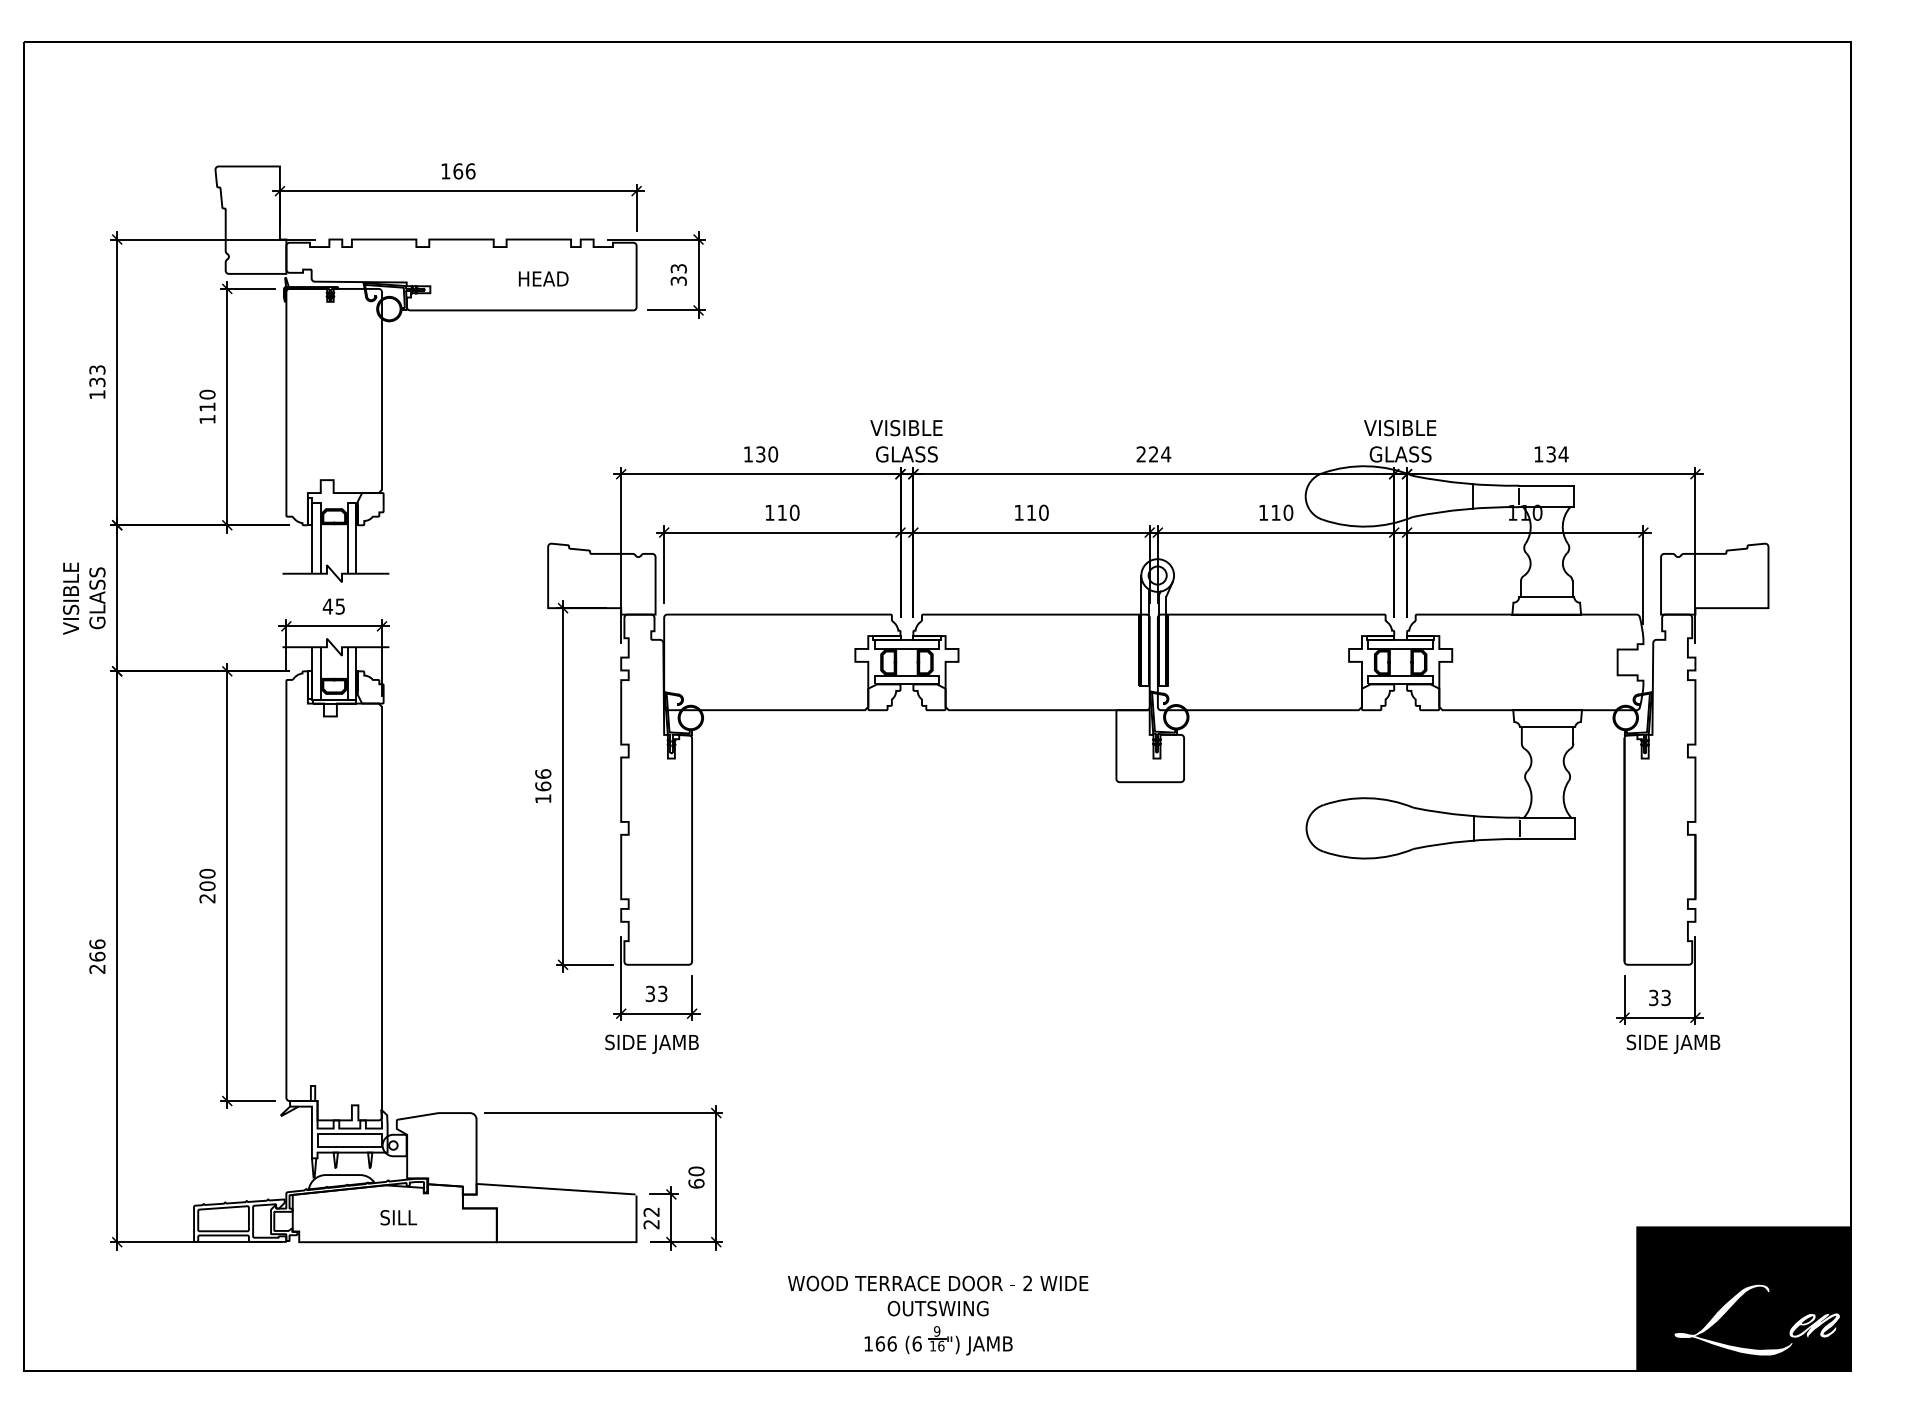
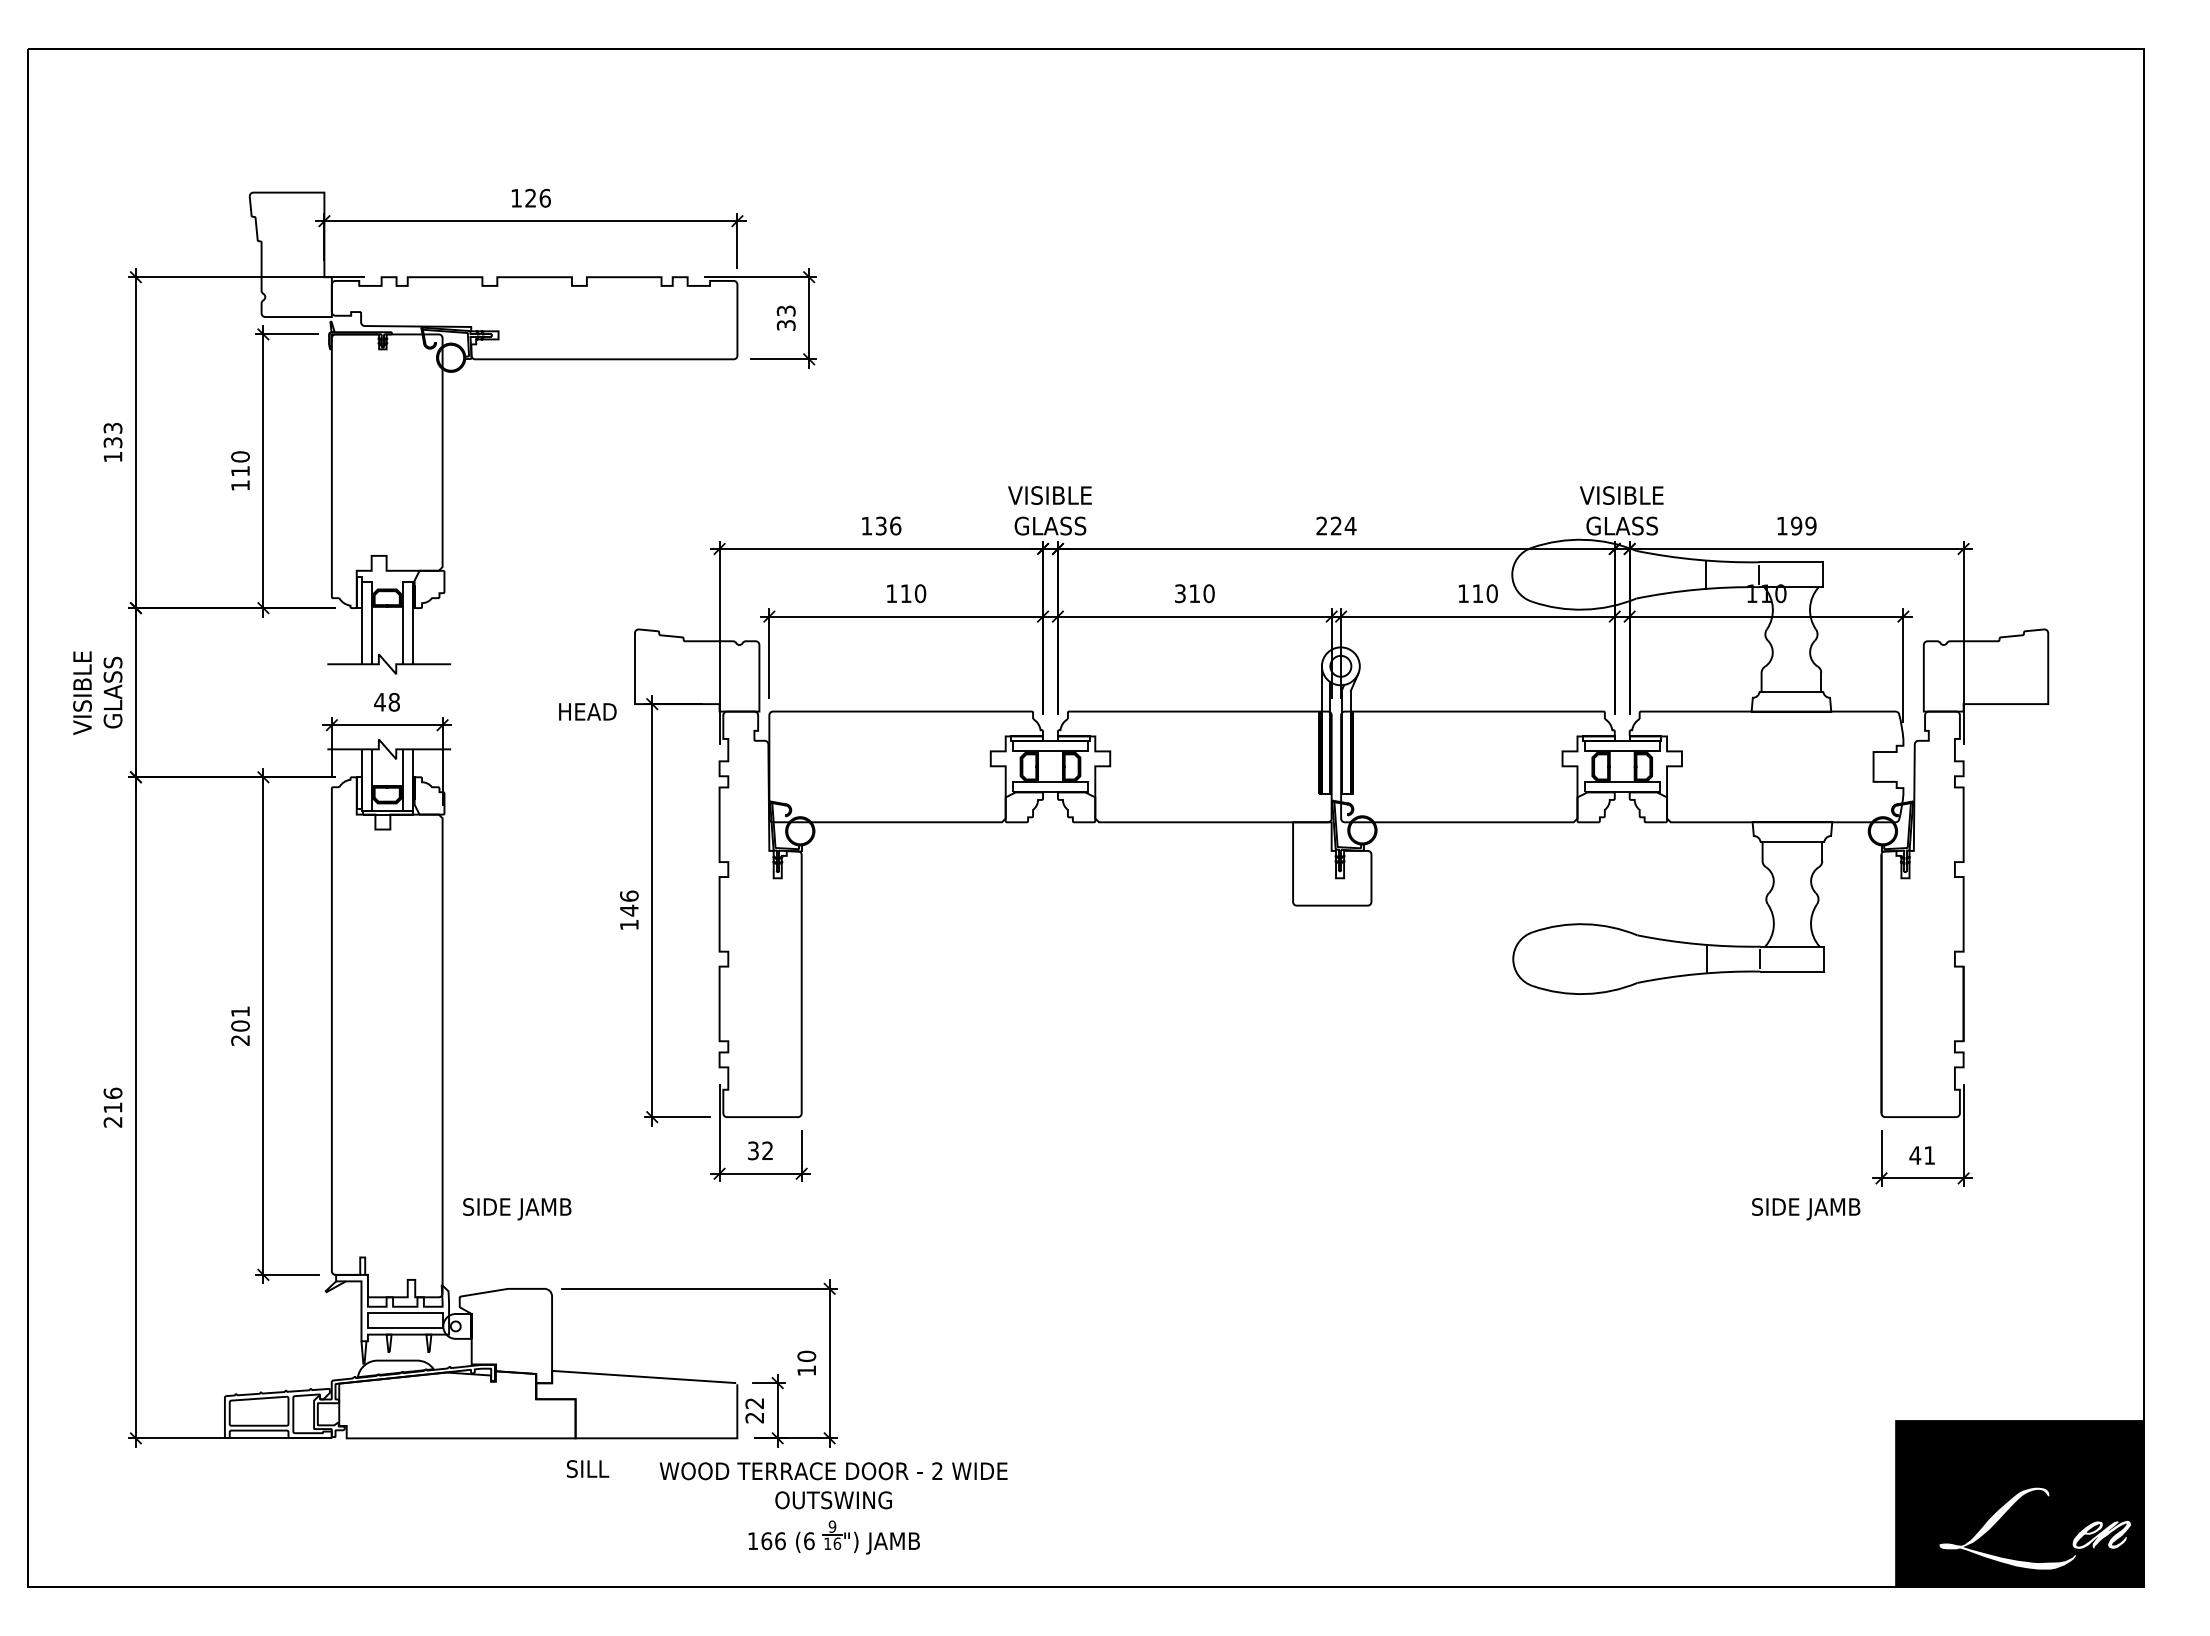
text: (457, 170) -> (530, 197), 166 -> 126
text: (543, 278) -> (587, 711), moved
text: (773, 453) -> (895, 525), 130 -> 136
text: (1557, 453) -> (1803, 525), 134 -> 199
text: (1019, 512) -> (1180, 593), 110 -> 310
text: (339, 605) -> (393, 701), 45 -> 48
text: (543, 786) -> (629, 910), 166 -> 146
text: (207, 873) -> (240, 1011), 200 -> 201
text: (96, 956) -> (112, 1107), 266 -> 216
text: (662, 993) -> (767, 1150), 33 -> 32
text: (1659, 997) -> (1922, 1155), 33 -> 41
text: (652, 1044) -> (517, 1209), moved
text: (1673, 1044) -> (1806, 1209), moved
text: (696, 1183) -> (806, 1370), 60 -> 10
text: (399, 1217) -> (588, 1468), moved
part: (938, 1315) -> (833, 1508), moved

